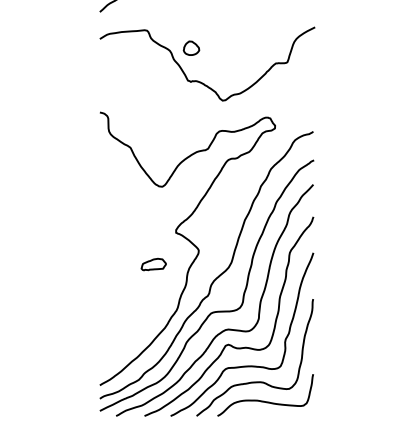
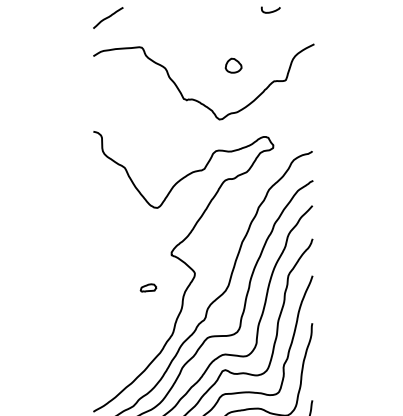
part: (191, 47) -> (233, 64), moved
part: (153, 264) -> (148, 287), size x0.62

